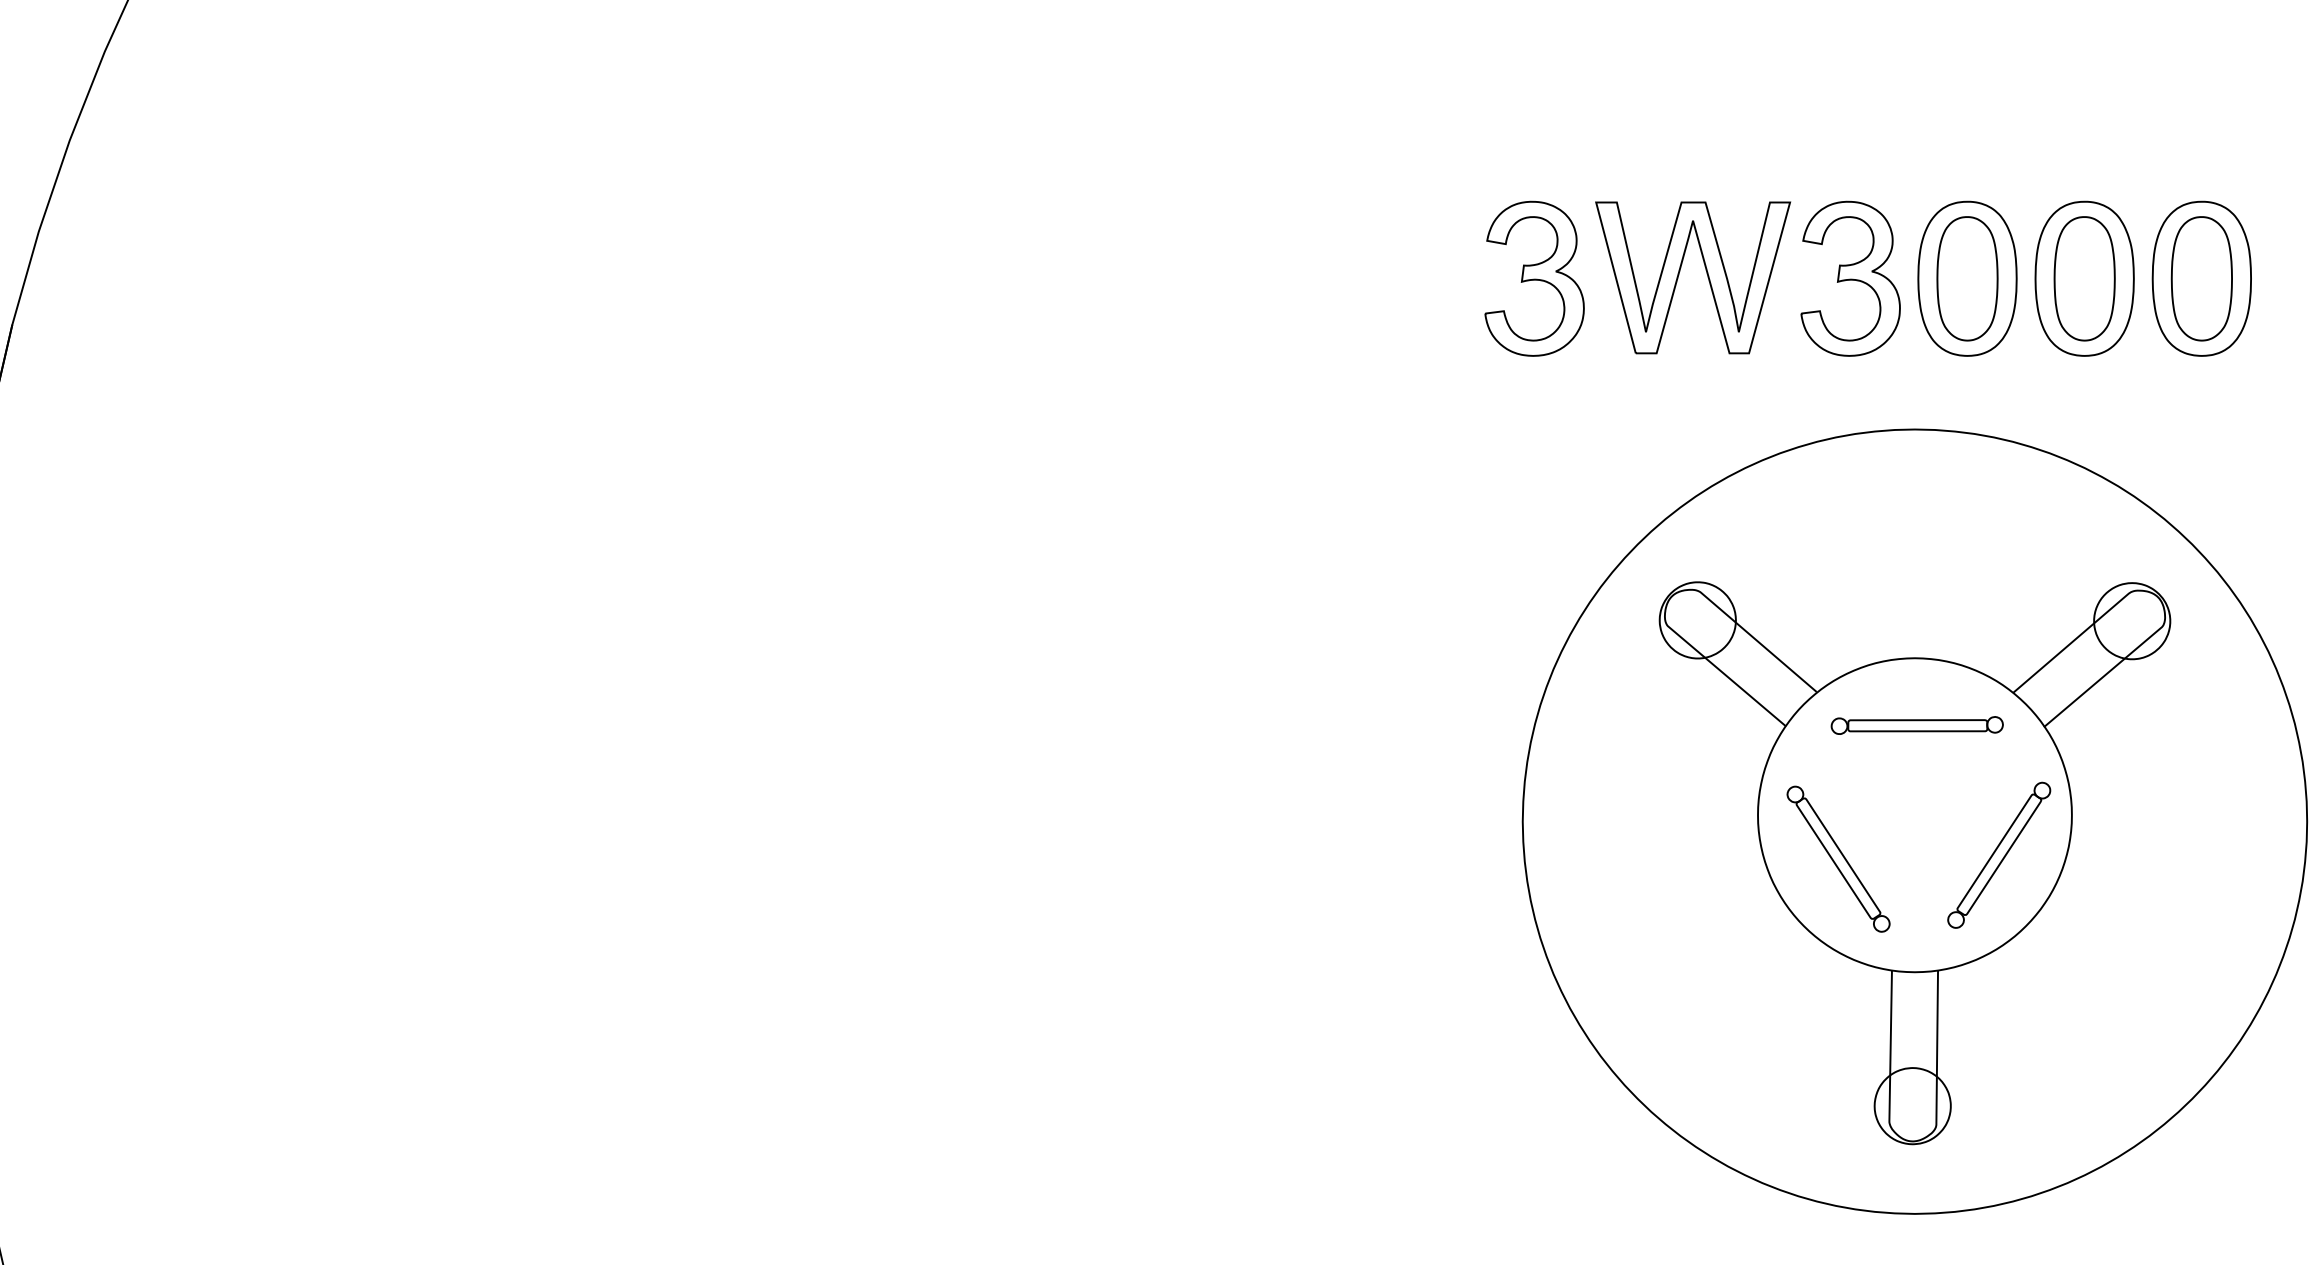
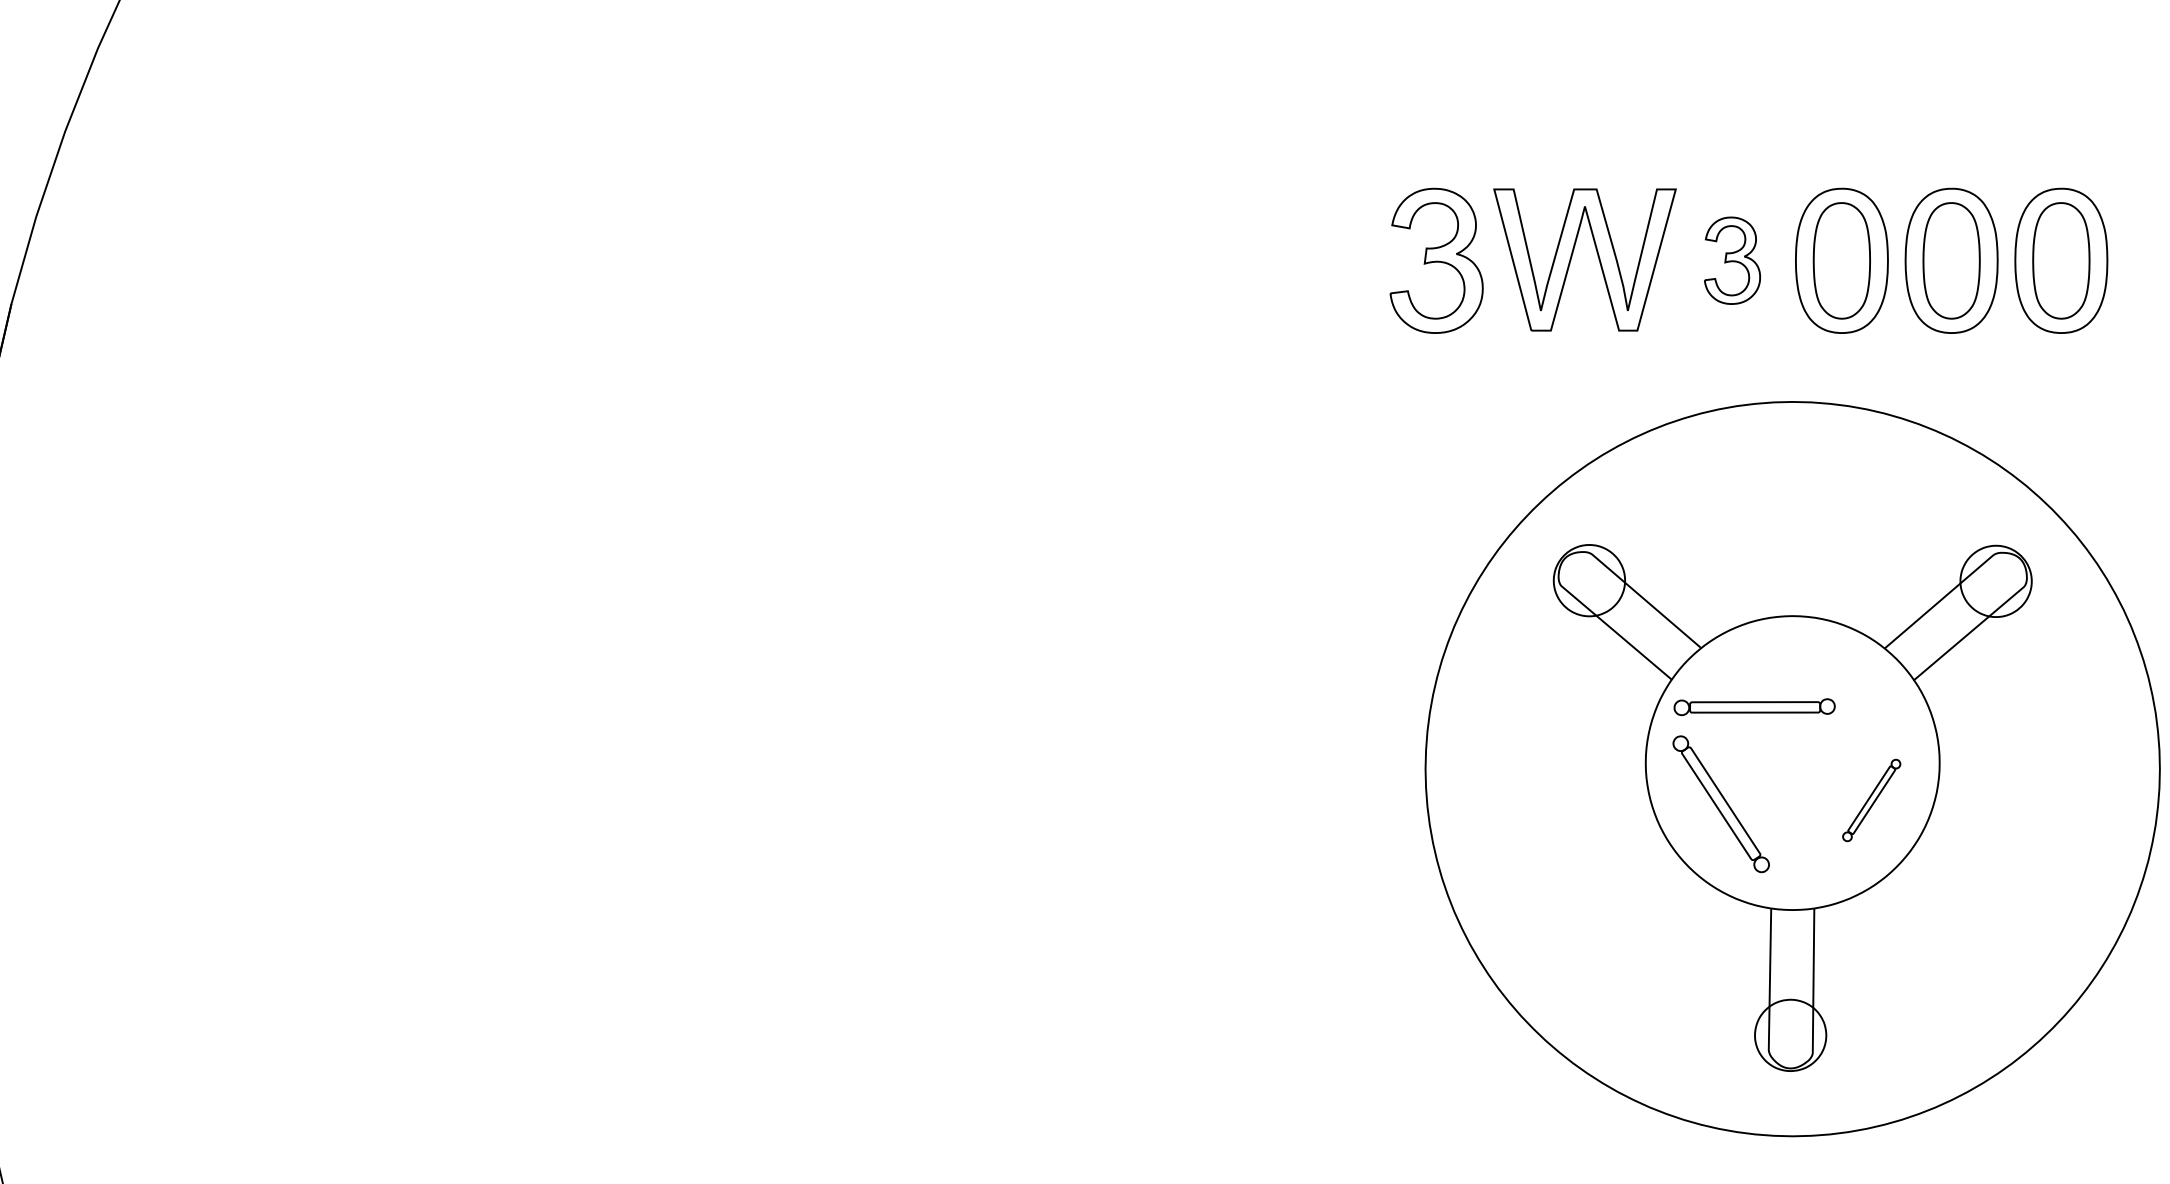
part: (1850, 278) -> (1732, 260), size x0.6
part: (1916, 725) -> (1753, 707), moved
part: (1999, 854) -> (1871, 799), size x0.6

